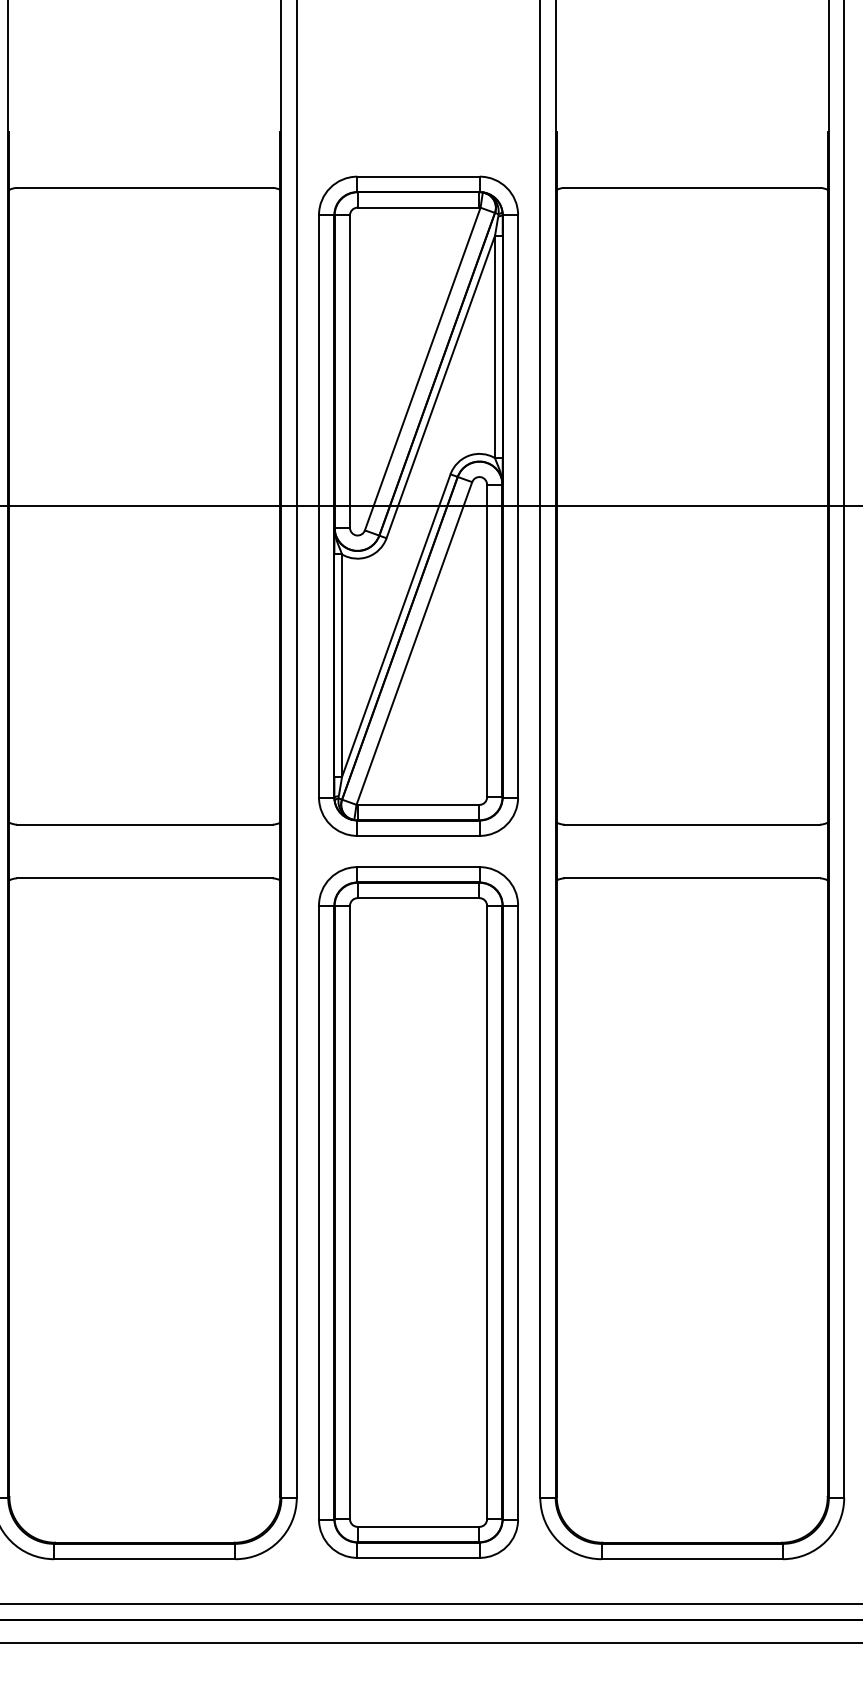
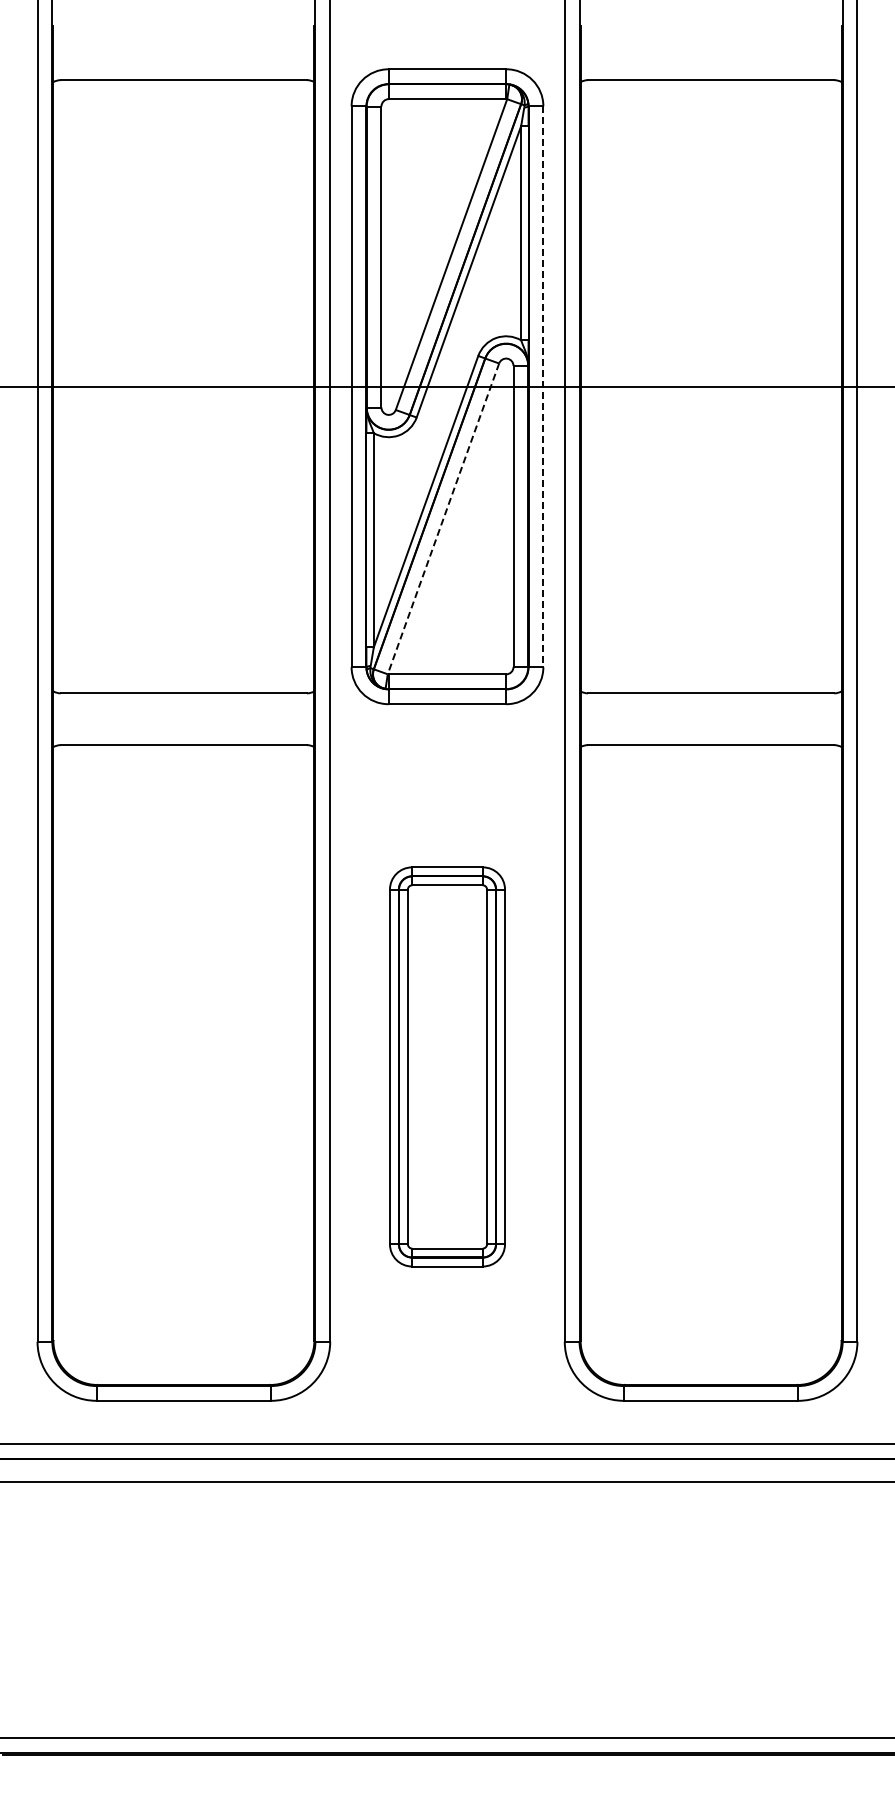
line: (518, 507) -> (543, 387), solid -> dashed
line: (414, 644) -> (443, 519), solid -> dashed
part: (418, 1212) -> (447, 1066), size x0.6

